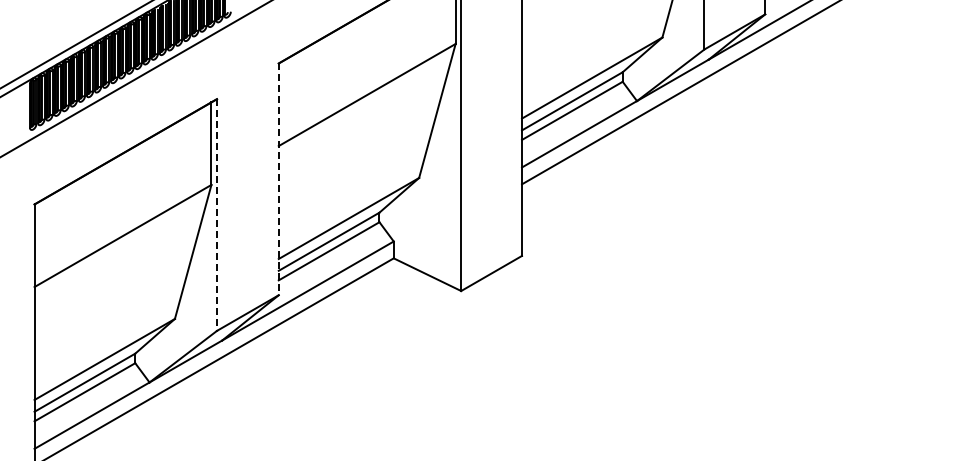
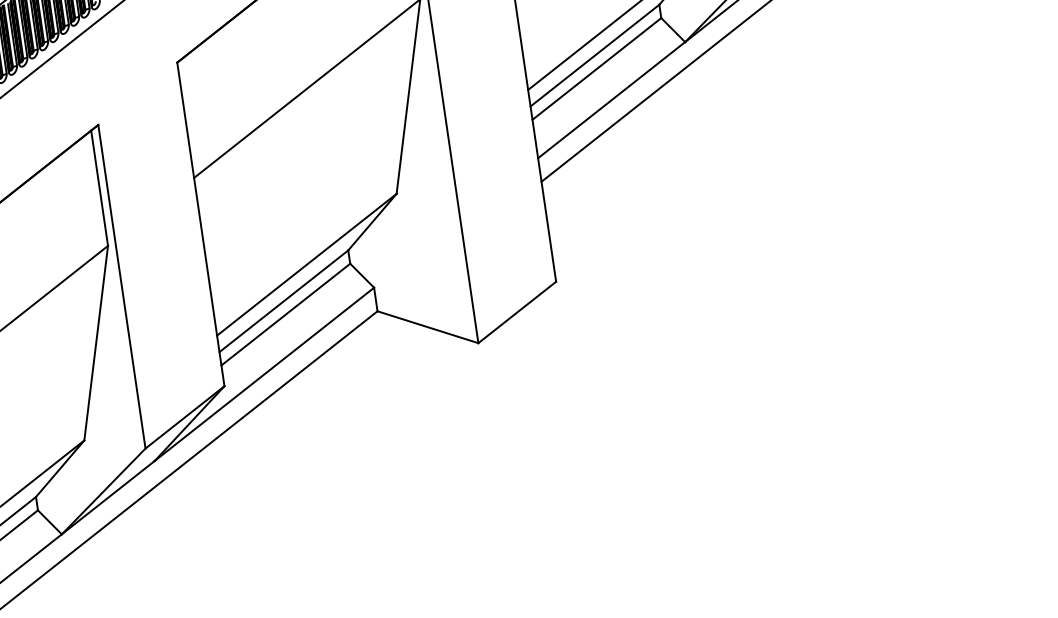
line: (278, 179) -> (200, 224), dashed -> solid
line: (217, 215) -> (122, 287), dashed -> solid

